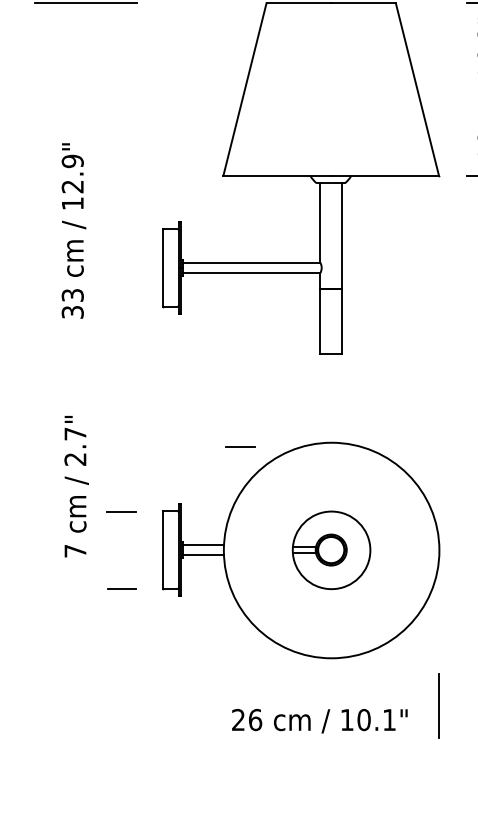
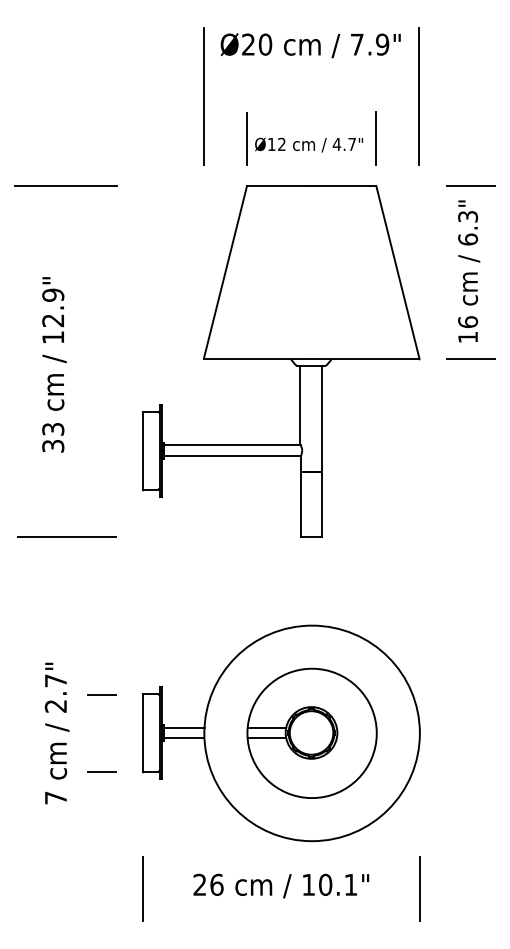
text: (74, 230) -> (54, 364), moved
line: (87, 354) -> (67, 537), added
line: (240, 446) -> (220, 629), removed
text: (76, 486) -> (56, 733), moved
part: (331, 549) -> (311, 732), size x1.67
line: (163, 705) -> (143, 888), added
text: (320, 720) -> (281, 885), moved

